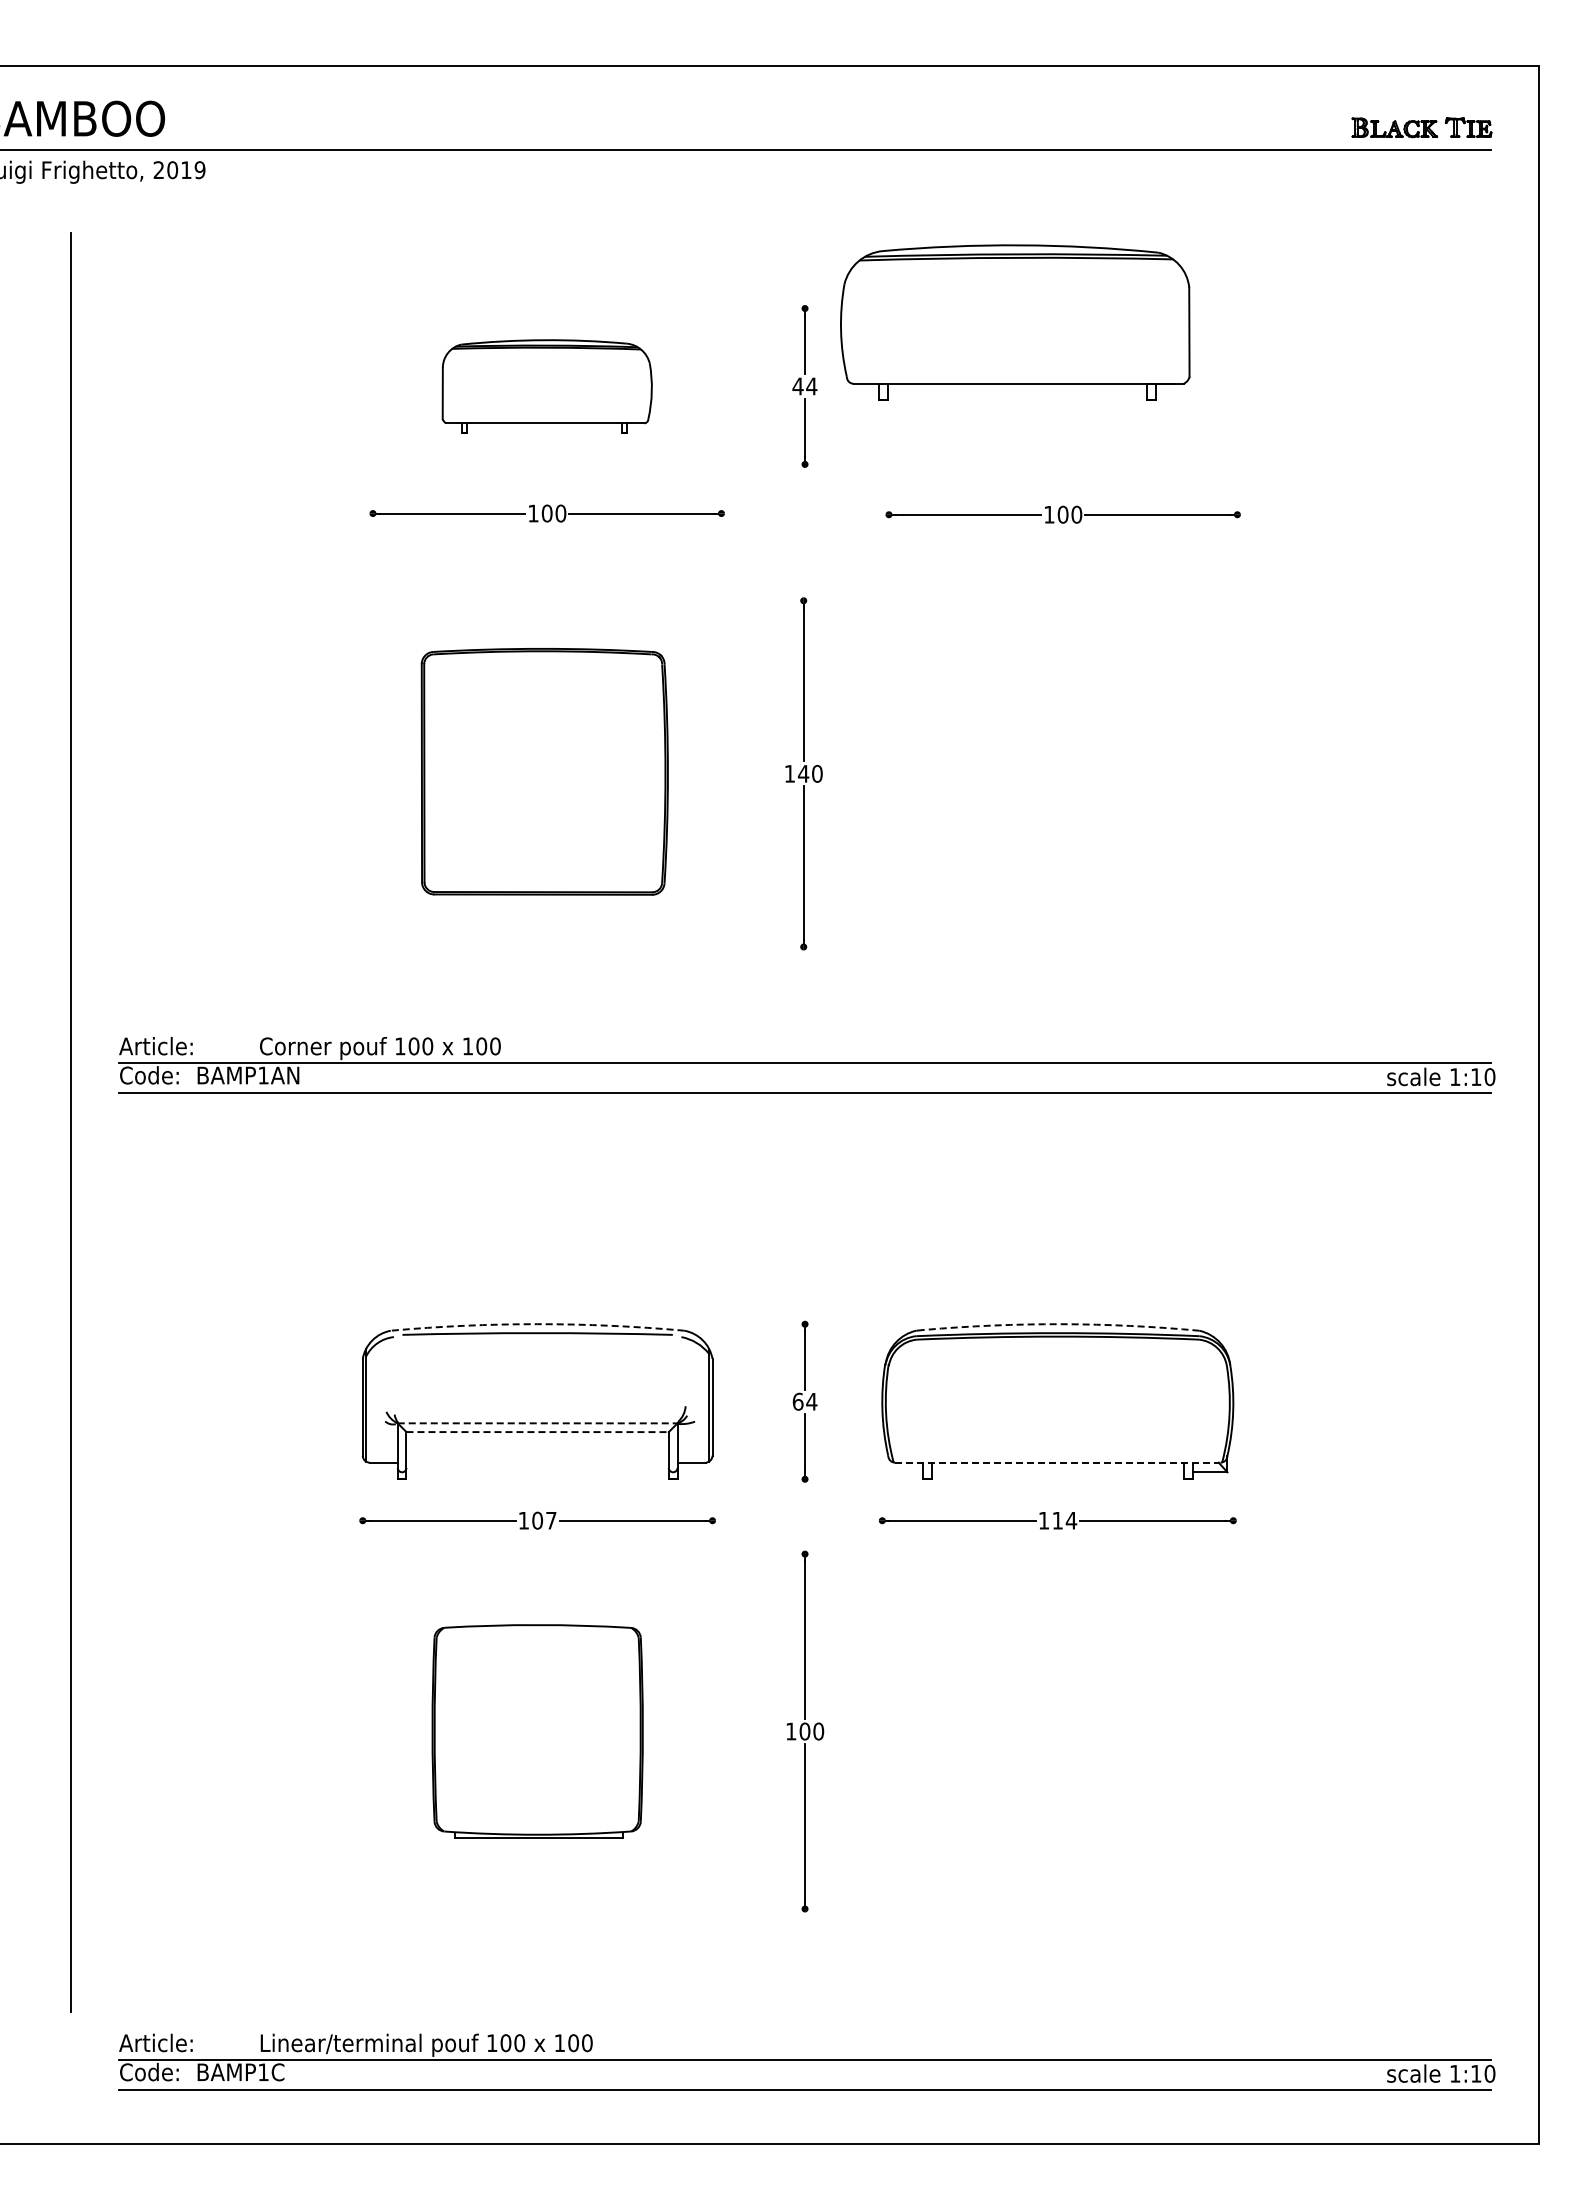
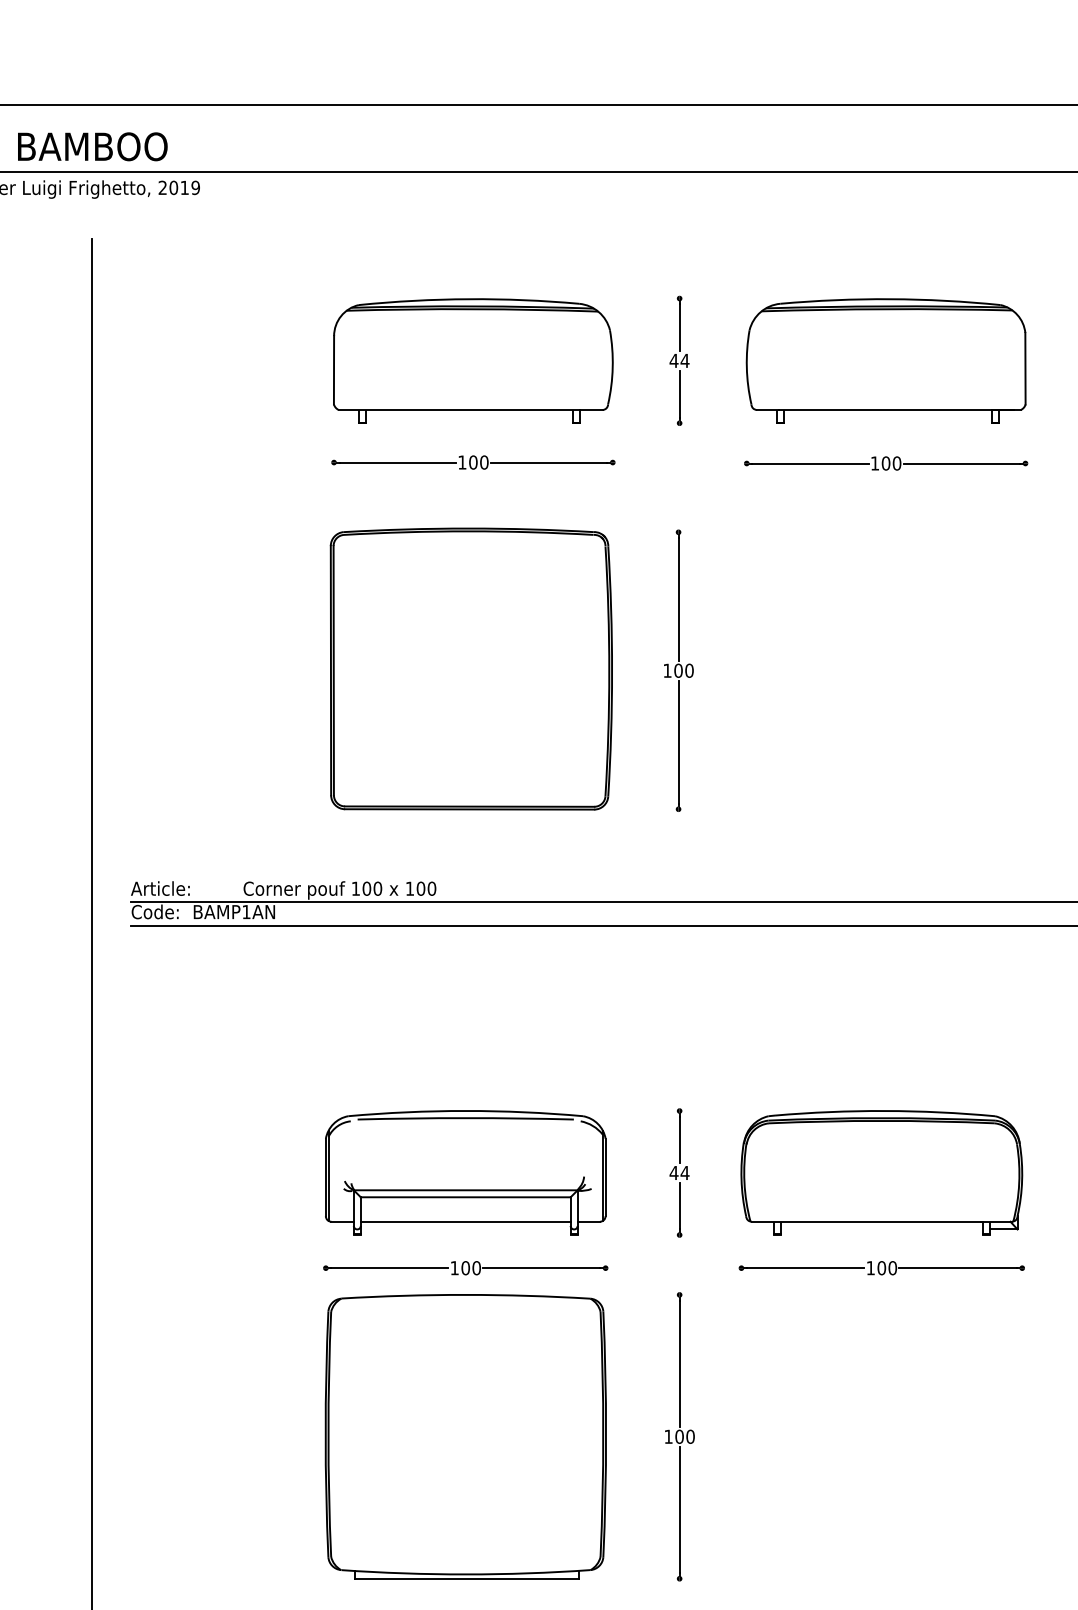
part: (1015, 322) -> (886, 360), moved
part: (547, 386) -> (473, 360), size x1.67
part: (544, 771) -> (471, 668), size x1.43
text: (803, 773) -> (678, 670), 140 -> 100
arc: (537, 1324) -> (465, 1111), dashed -> solid
arc: (1061, 1324) -> (884, 1111), dashed -> solid
text: (797, 1401) -> (673, 1172), 64 -> 44
line: (537, 1423) -> (465, 1190), dashed -> solid
line: (538, 1432) -> (466, 1197), dashed -> solid
line: (537, 1462) -> (465, 1221), added
line: (1057, 1462) -> (881, 1221), dashed -> solid
text: (551, 1520) -> (476, 1268), 107 -> 100
text: (1064, 1520) -> (887, 1268), 114 -> 100
part: (537, 1731) -> (465, 1436), size x1.67

